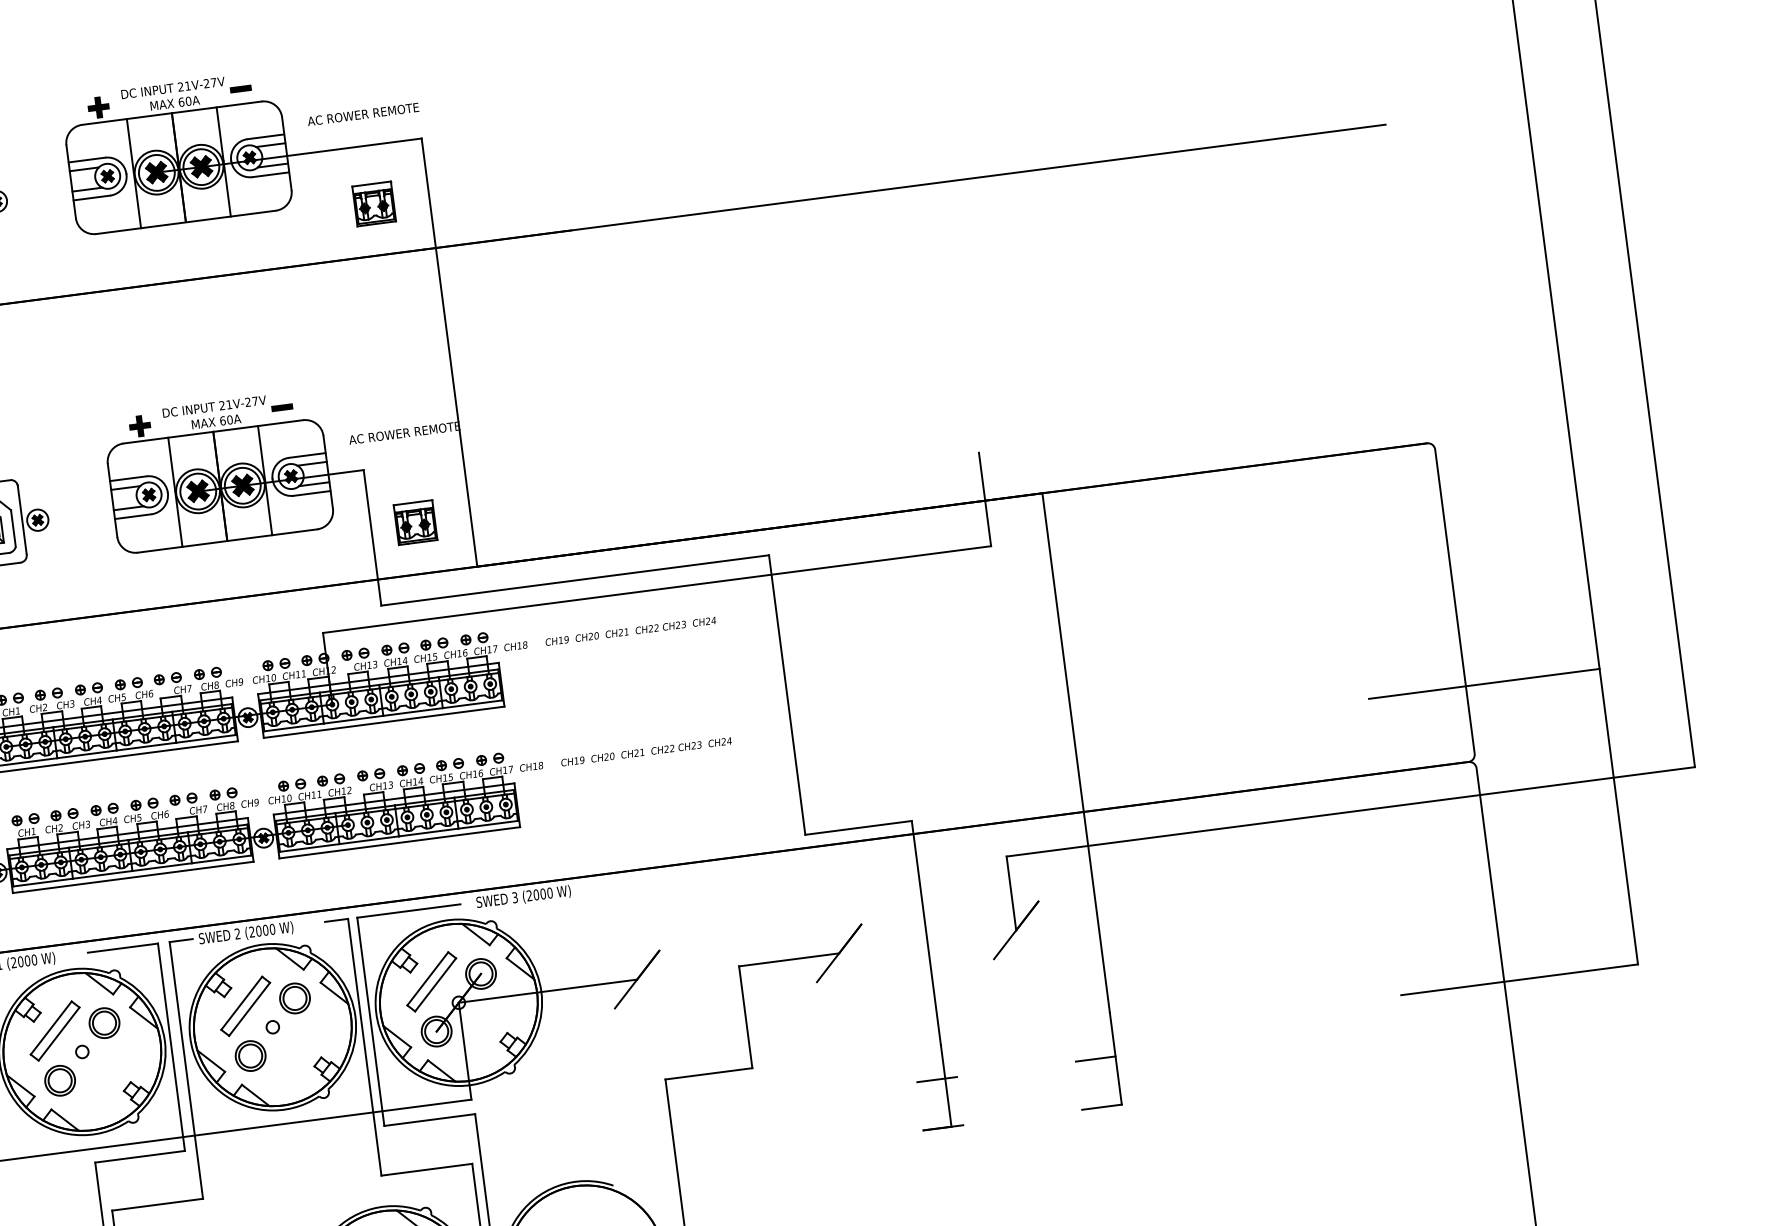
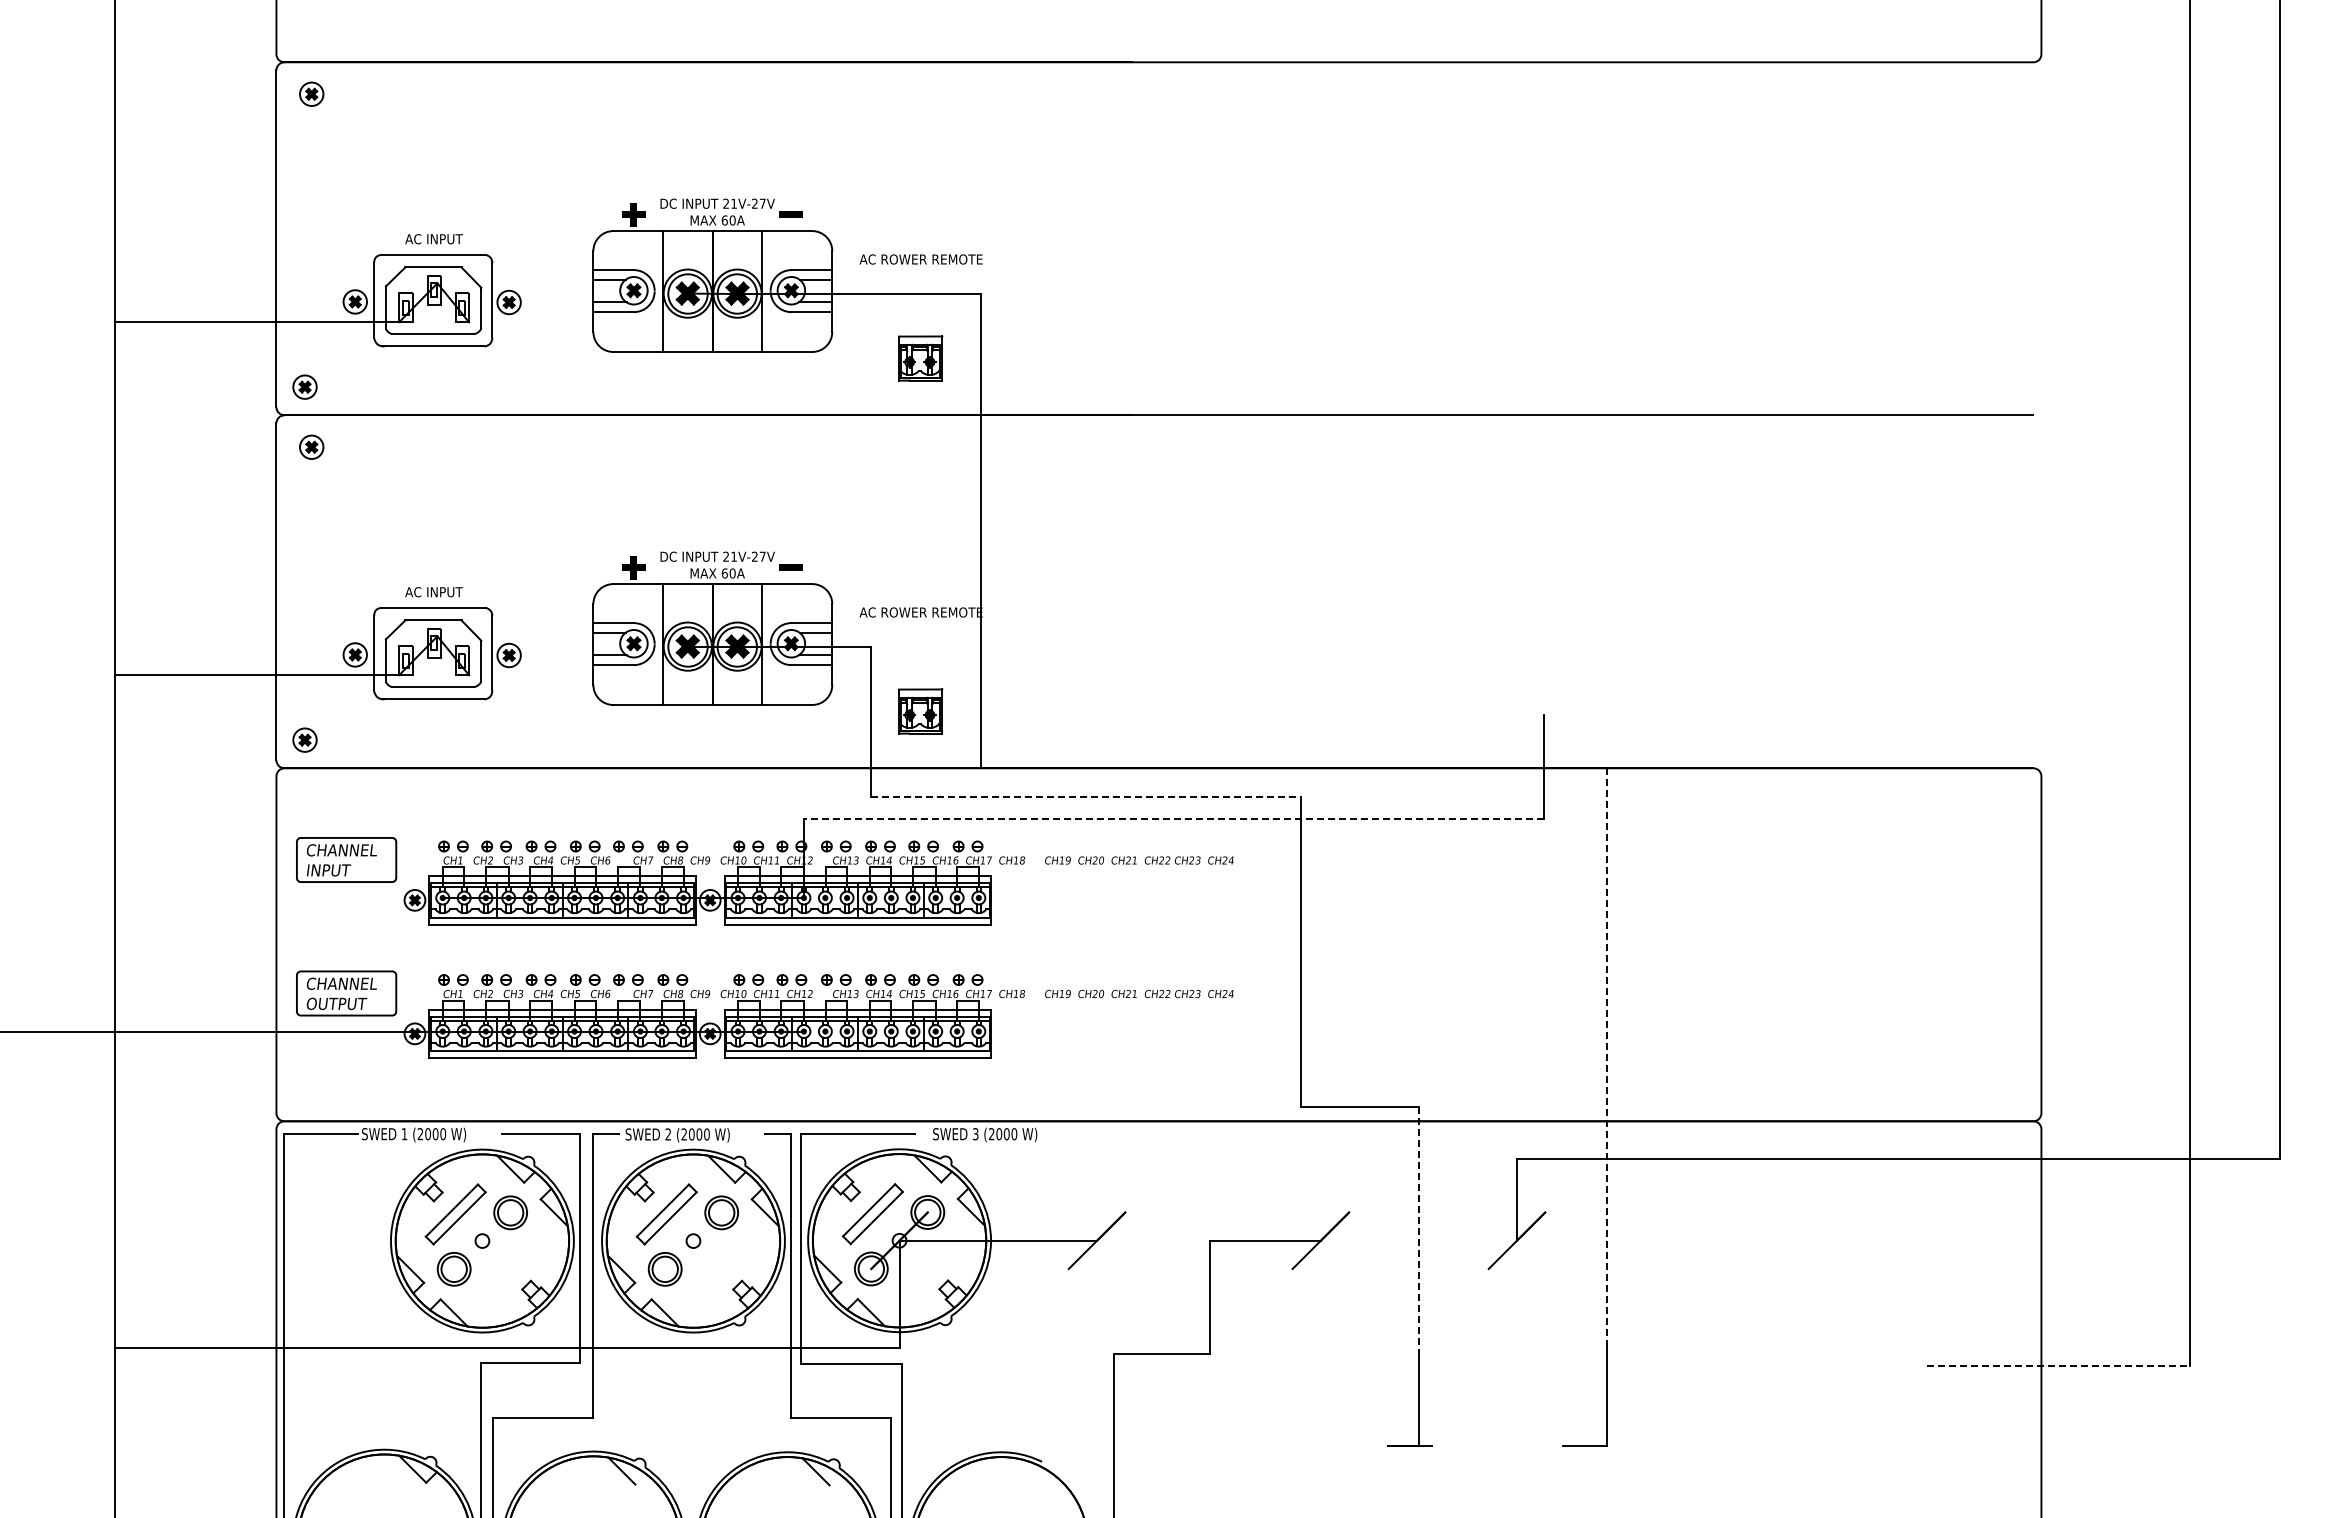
line: (575, 580) -> (1086, 797), solid -> dashed
line: (656, 589) -> (1173, 818), solid -> dashed
line: (1484, 683) -> (2061, 1038), removed
line: (1076, 753) -> (1607, 1056), solid -> dashed
line: (926, 933) -> (1418, 1231), solid -> dashed
line: (1519, 979) -> (2058, 1365), solid -> dashed
line: (1095, 1059) -> (1585, 1392), removed
line: (936, 1079) -> (1409, 1392), removed

